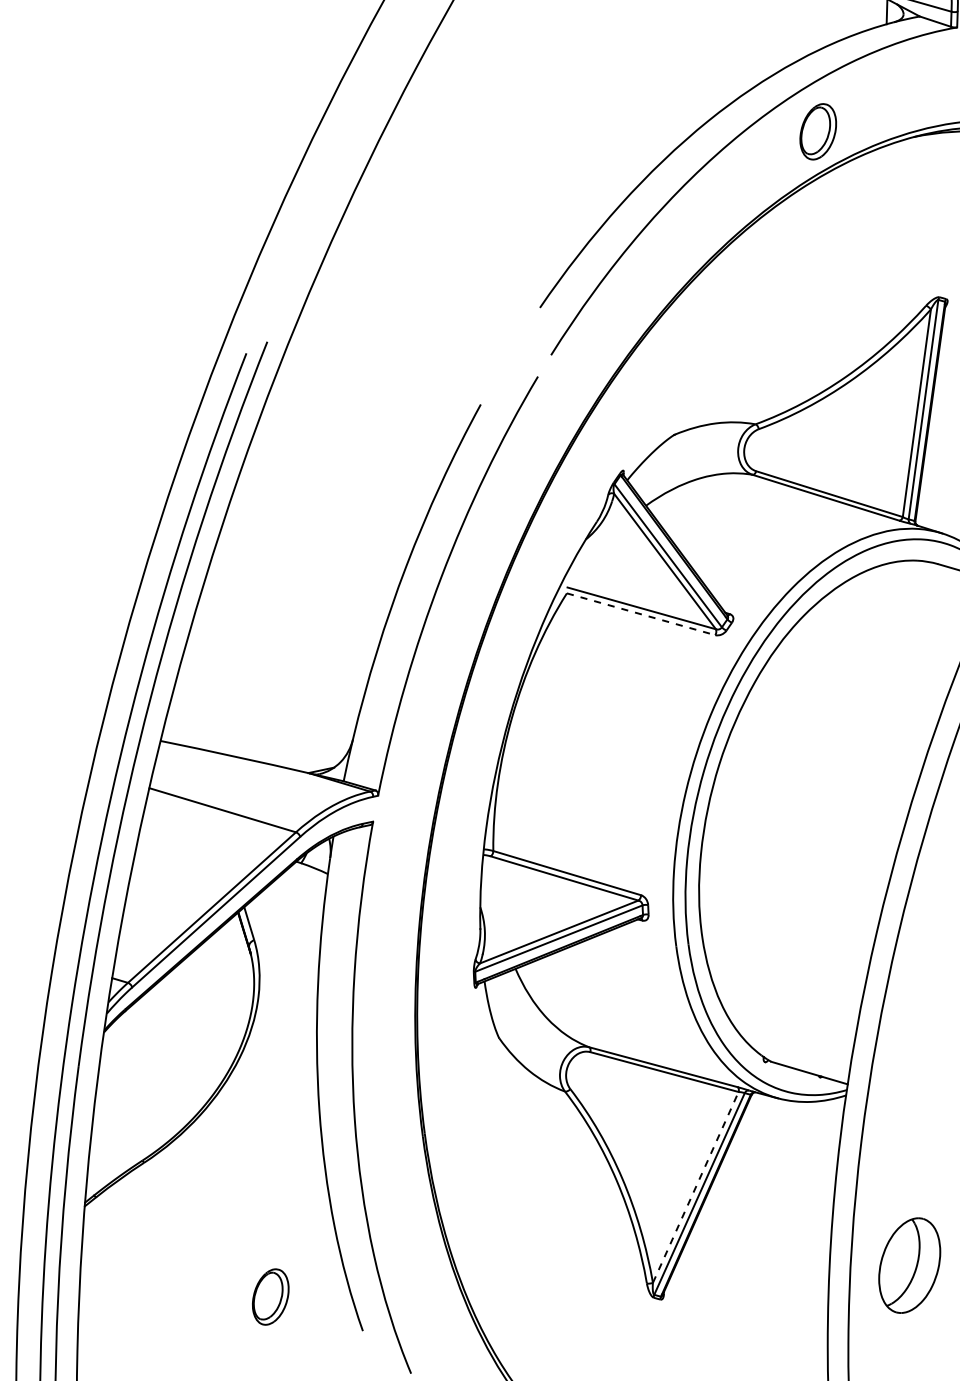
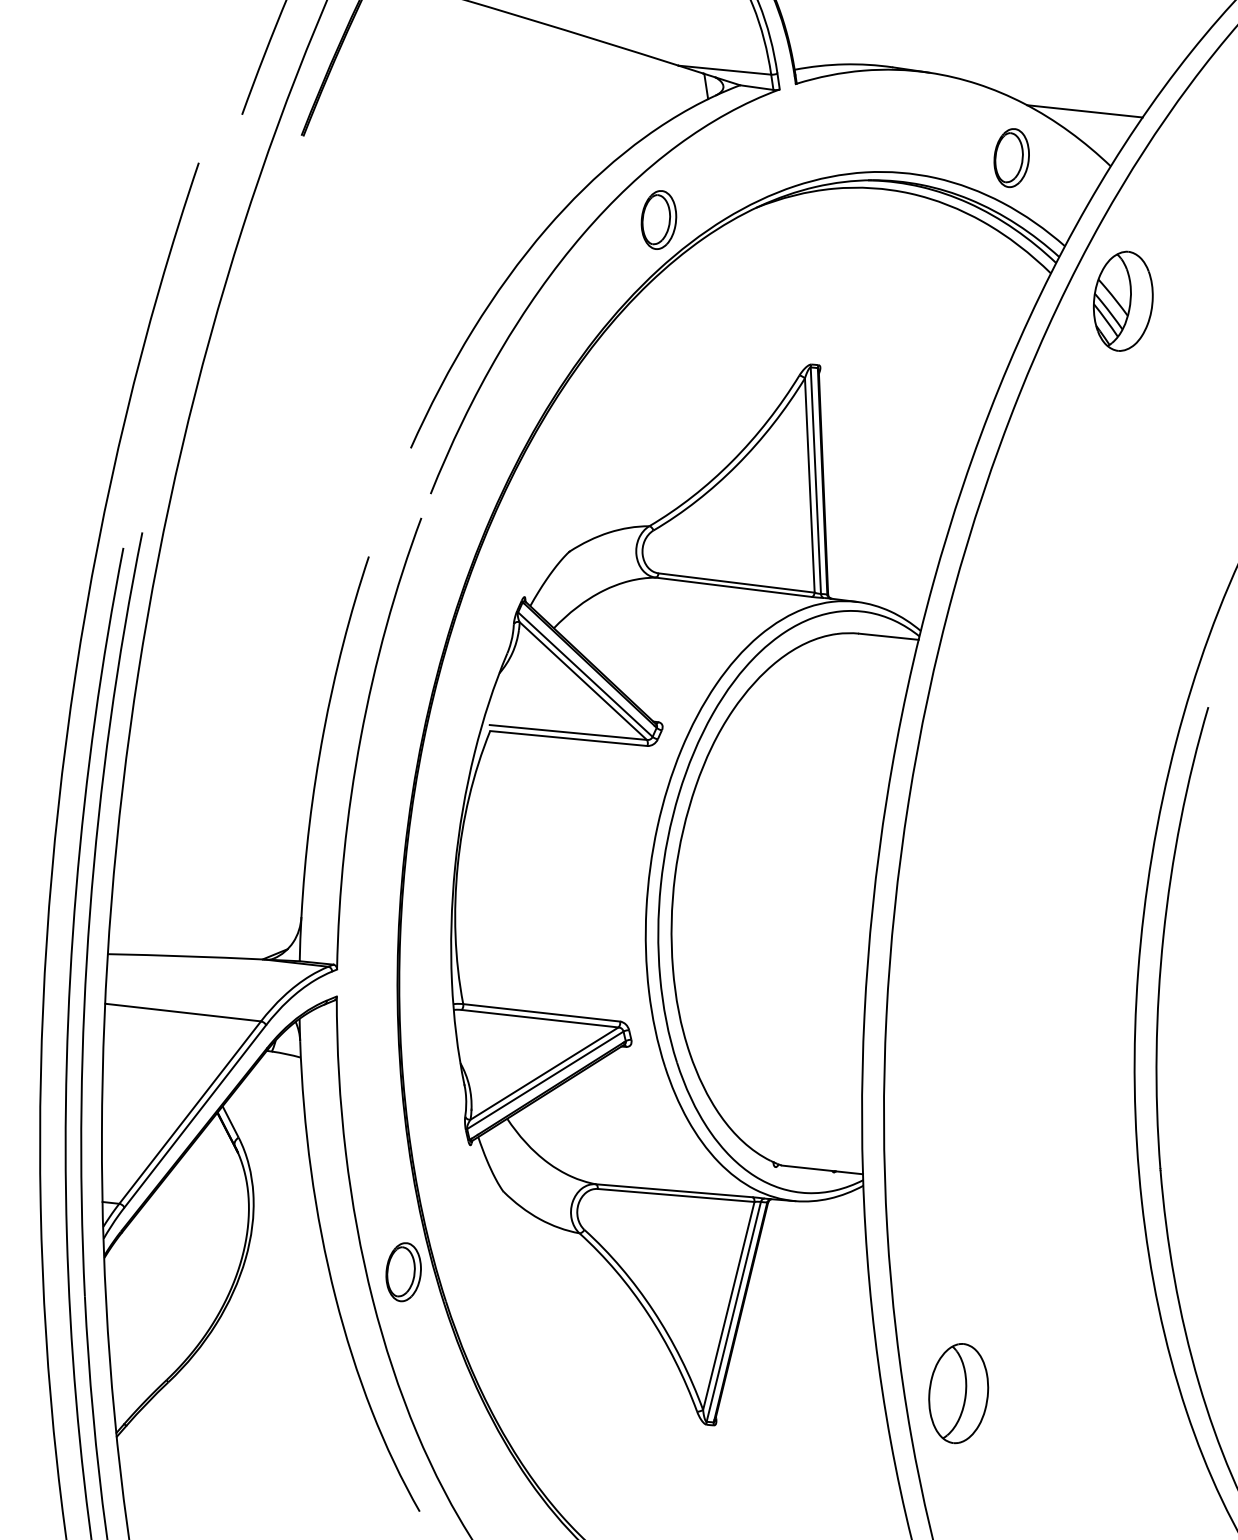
line: (640, 614) -> (568, 738), dashed -> solid
line: (695, 1186) -> (728, 1305), dashed -> solid
part: (909, 1265) -> (958, 1393), moved
part: (270, 1297) -> (403, 1272), moved

